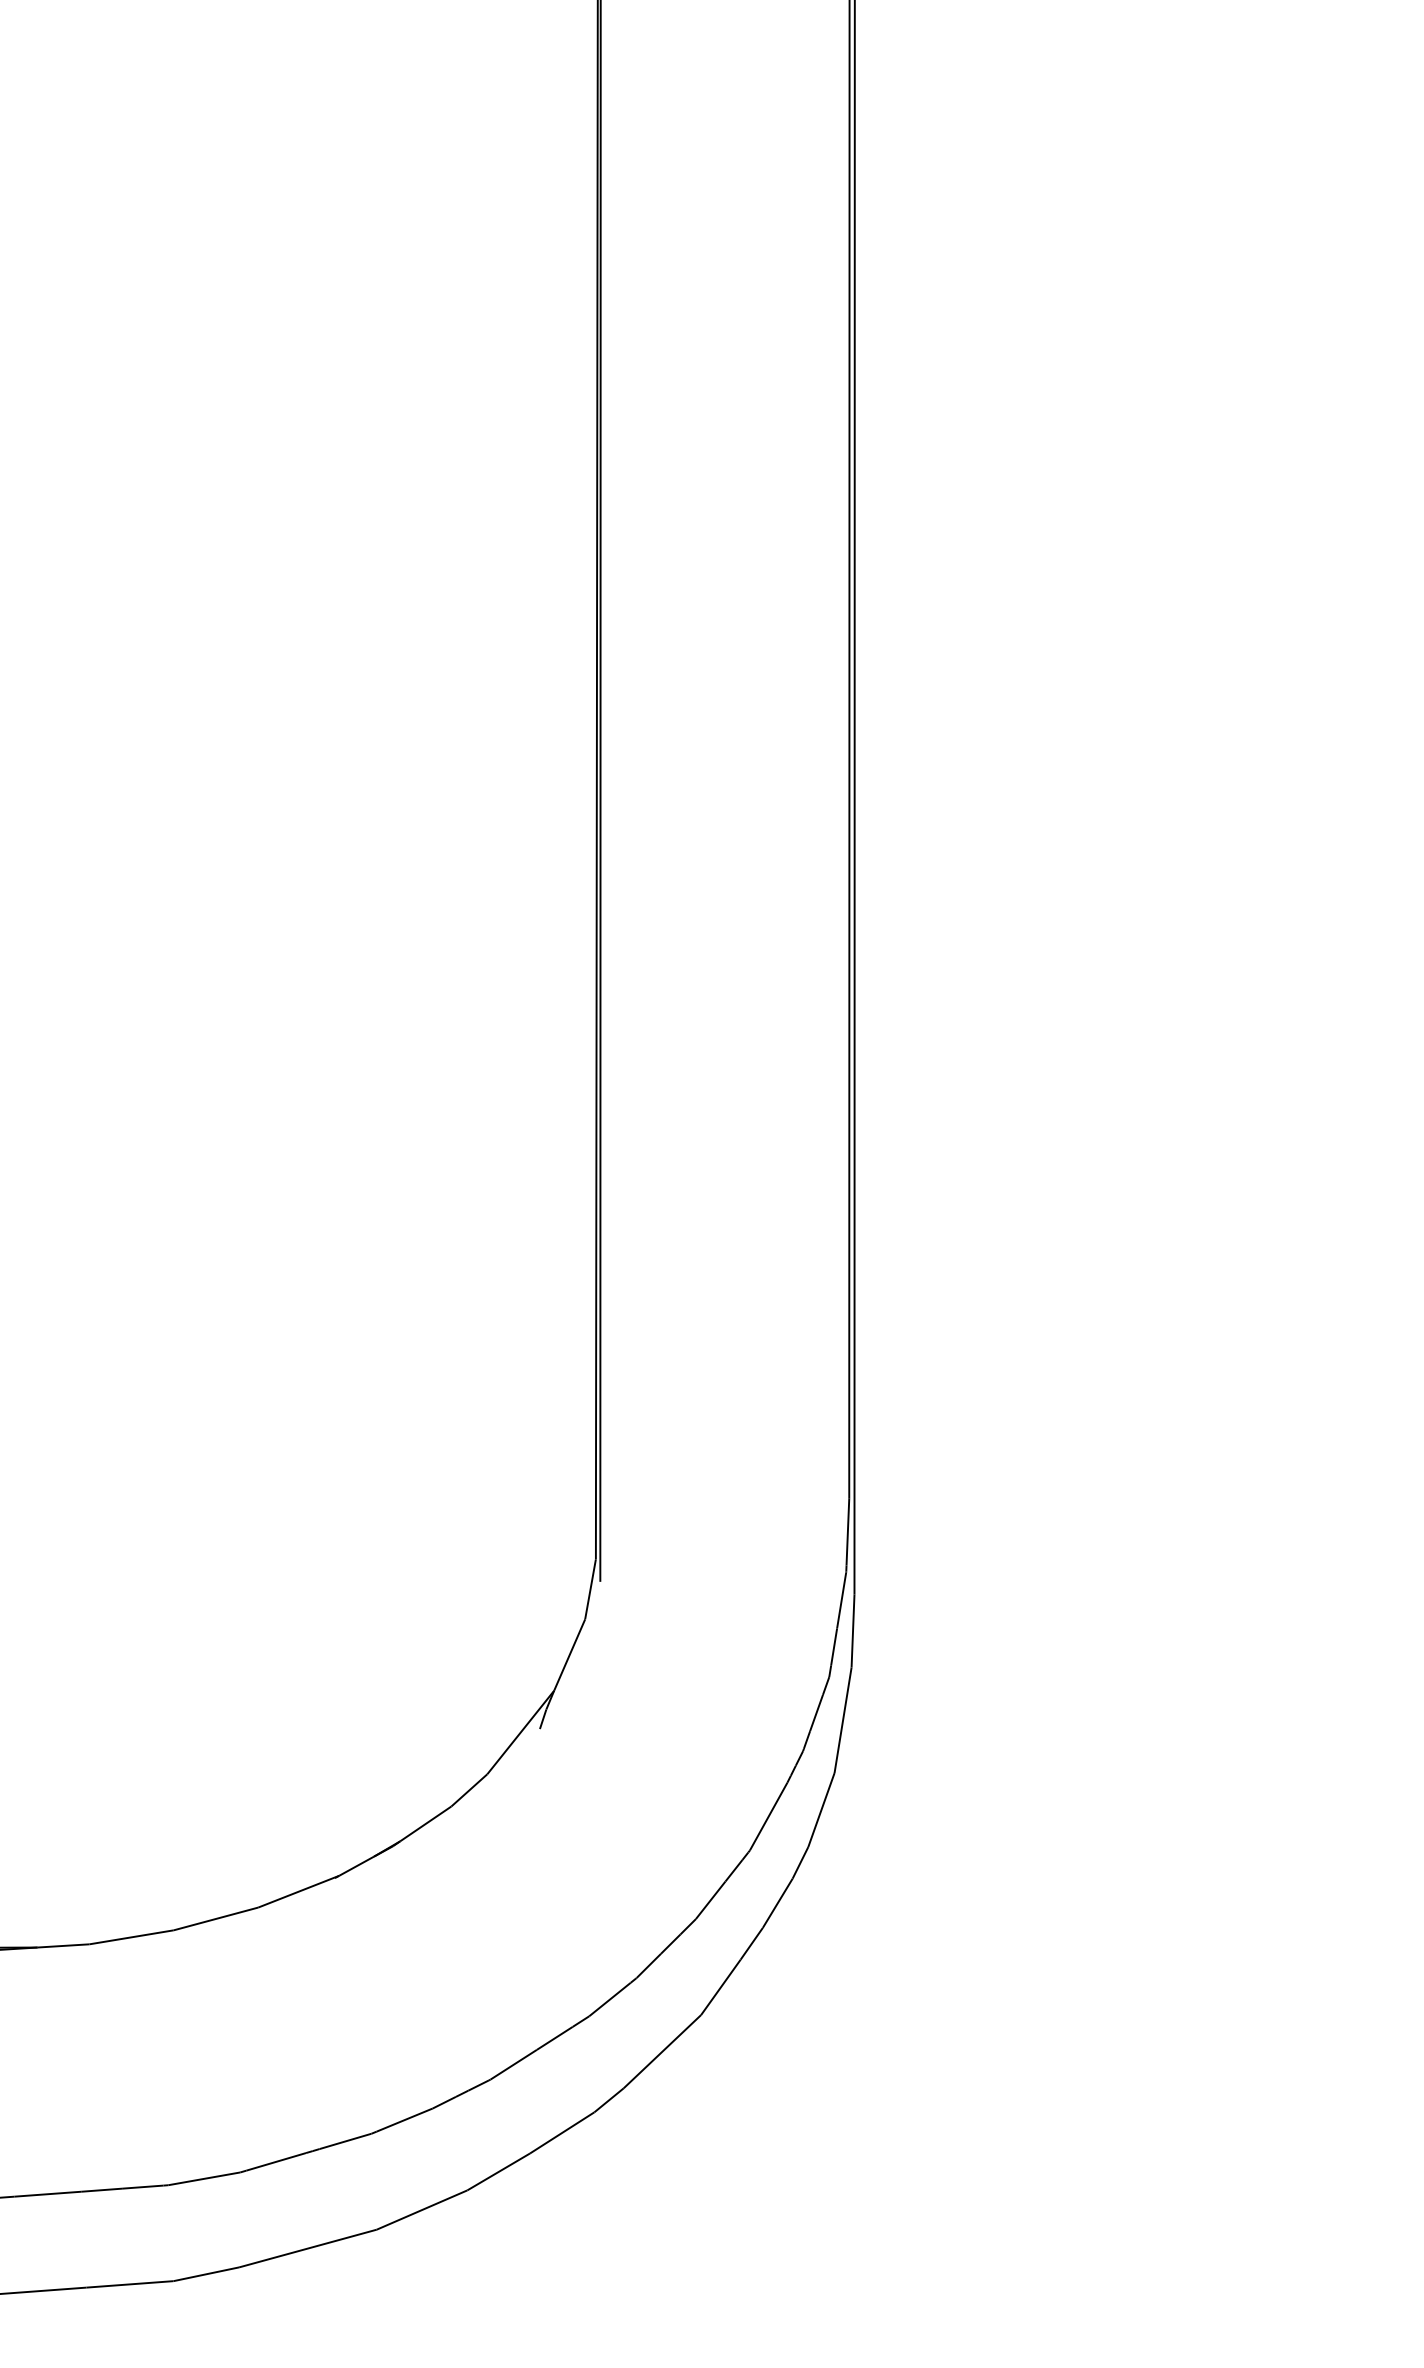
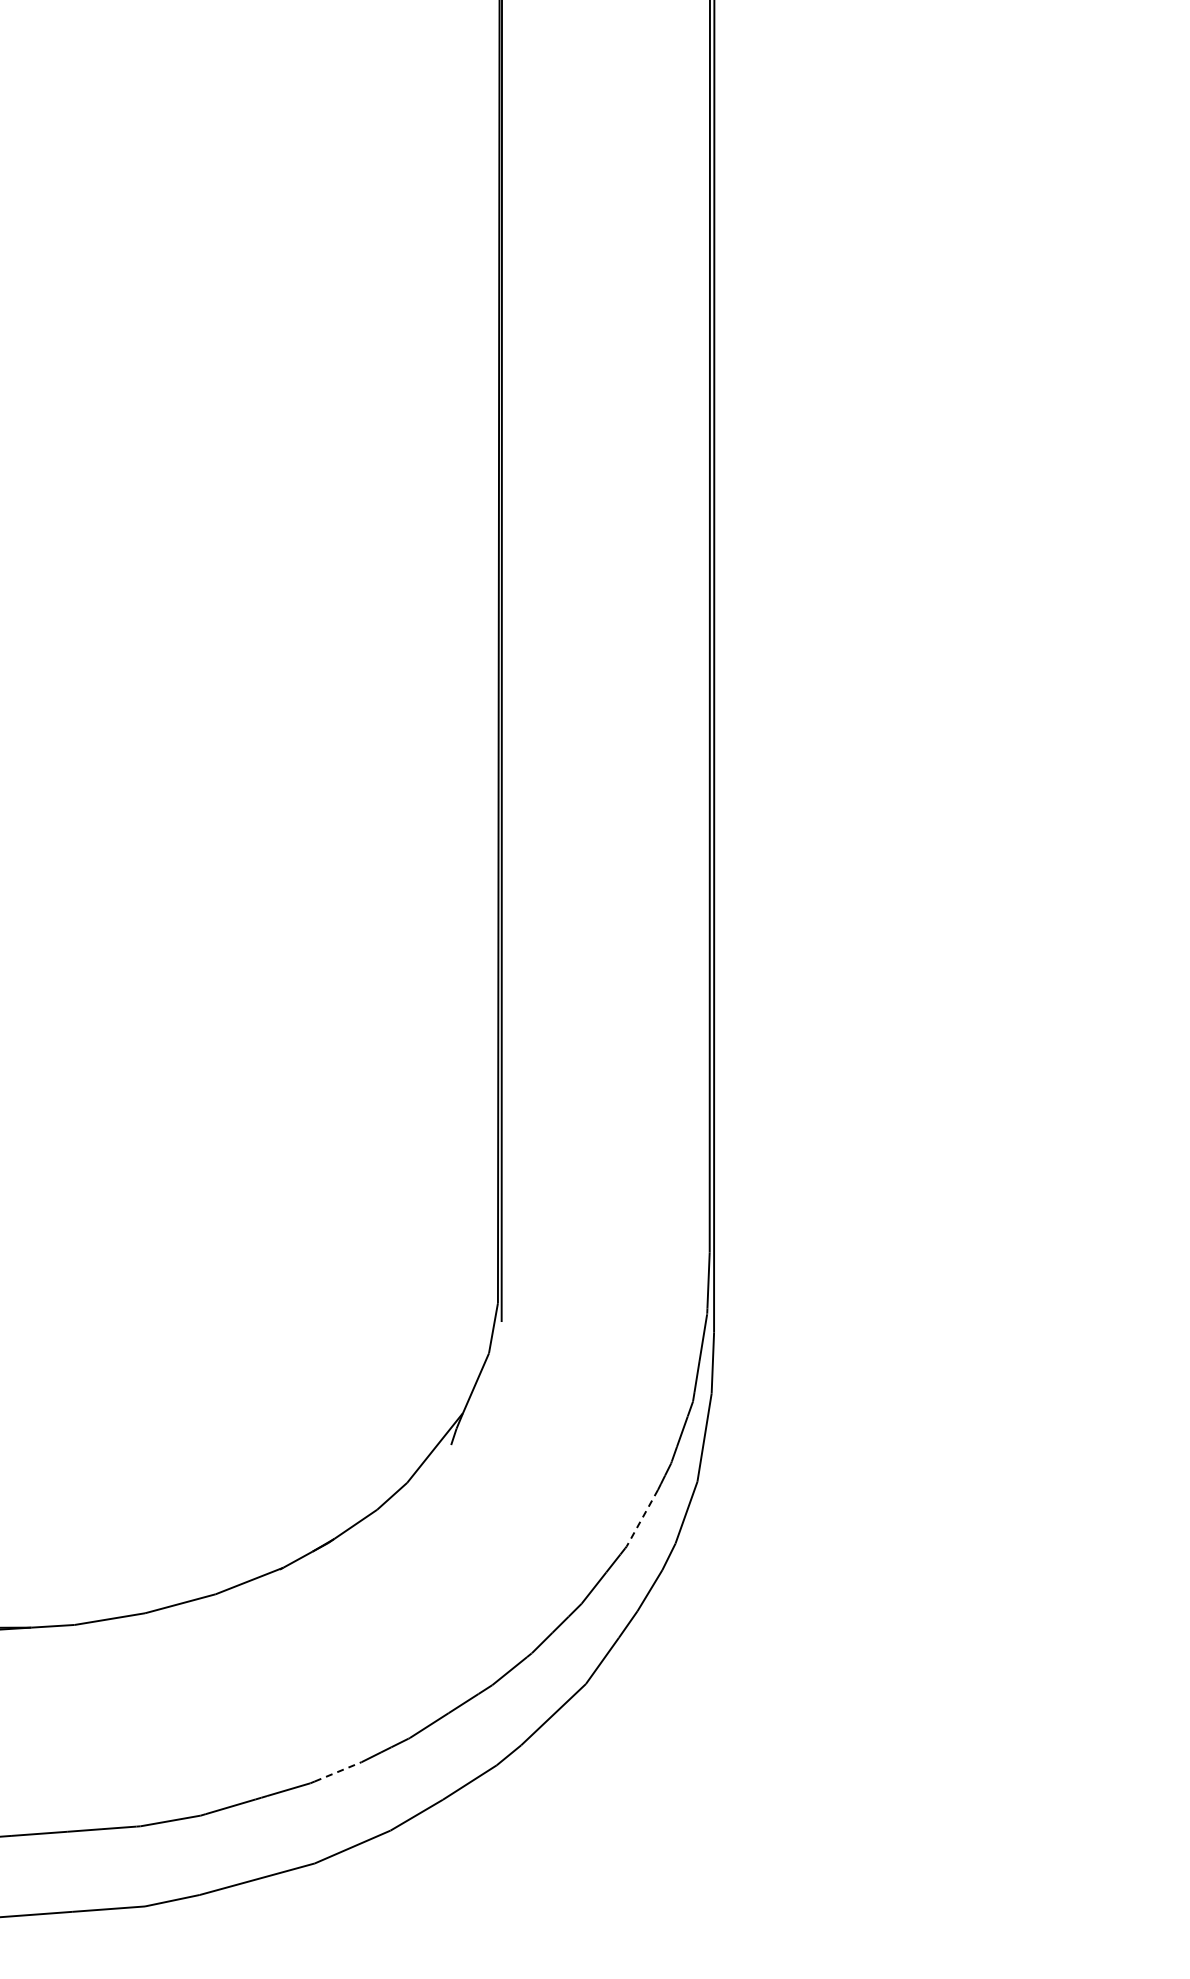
line: (768, 1816) -> (642, 1518), solid -> dashed
line: (405, 2119) -> (338, 1771), solid -> dashed

